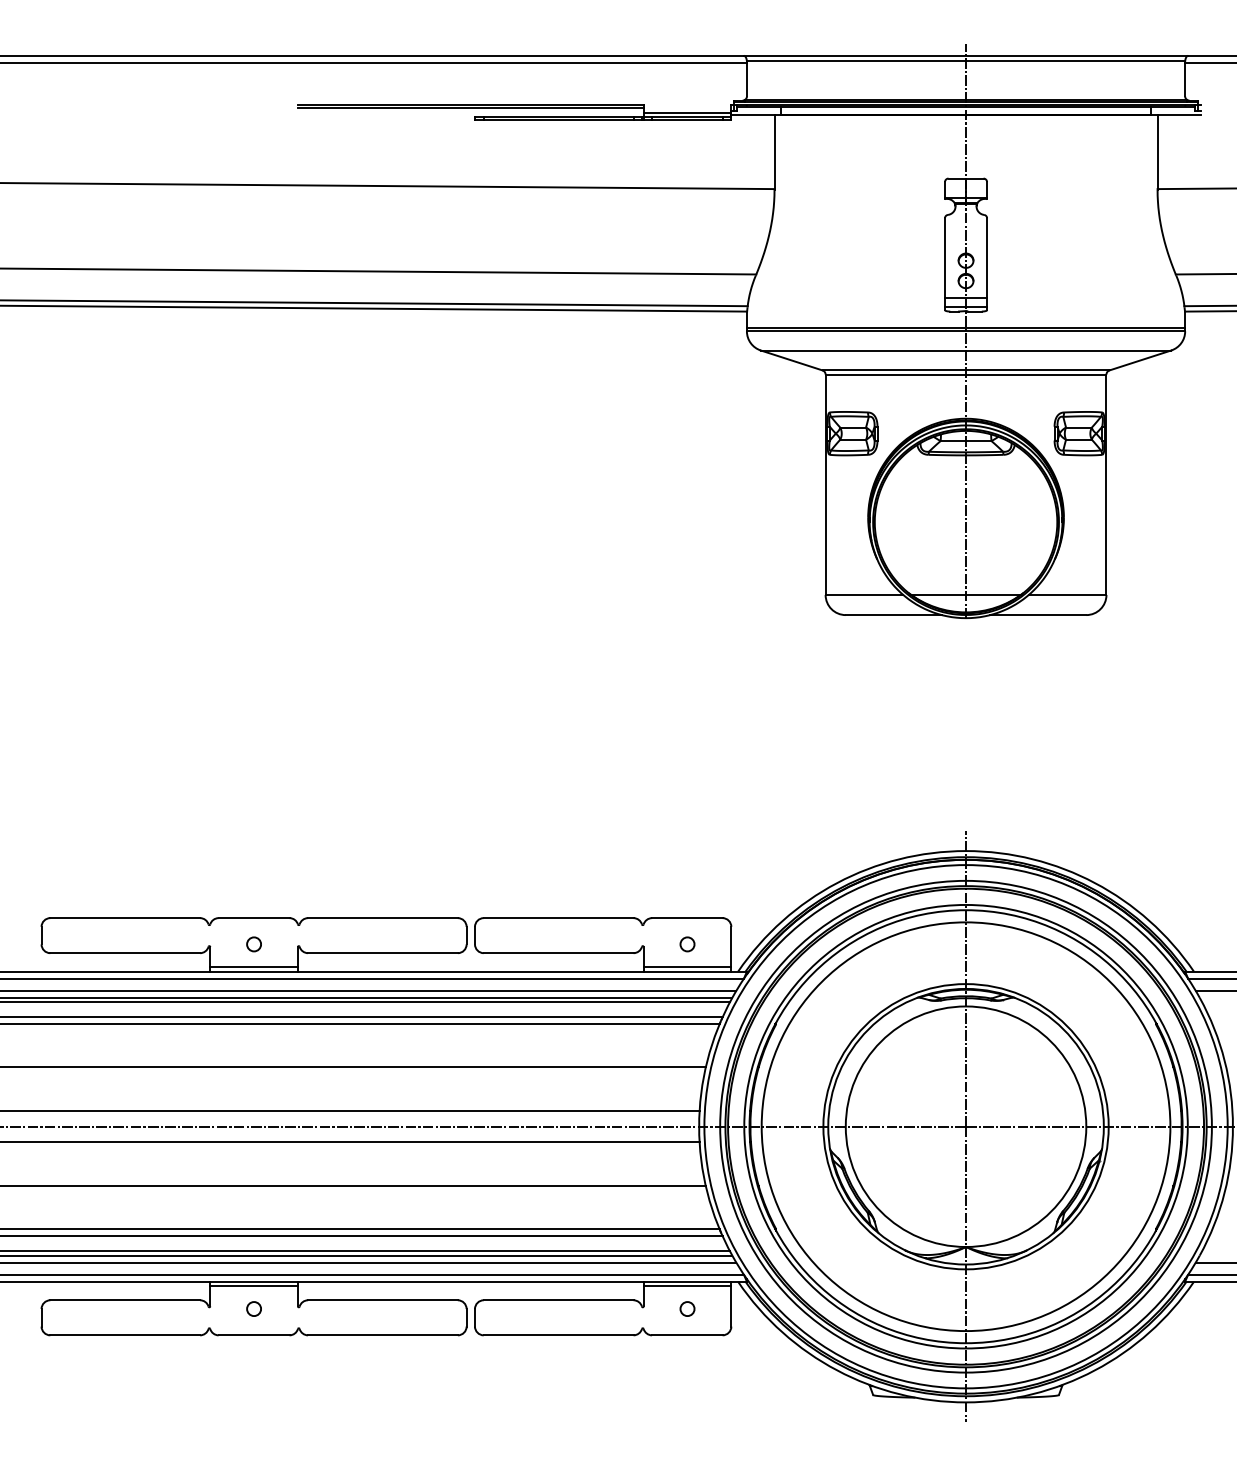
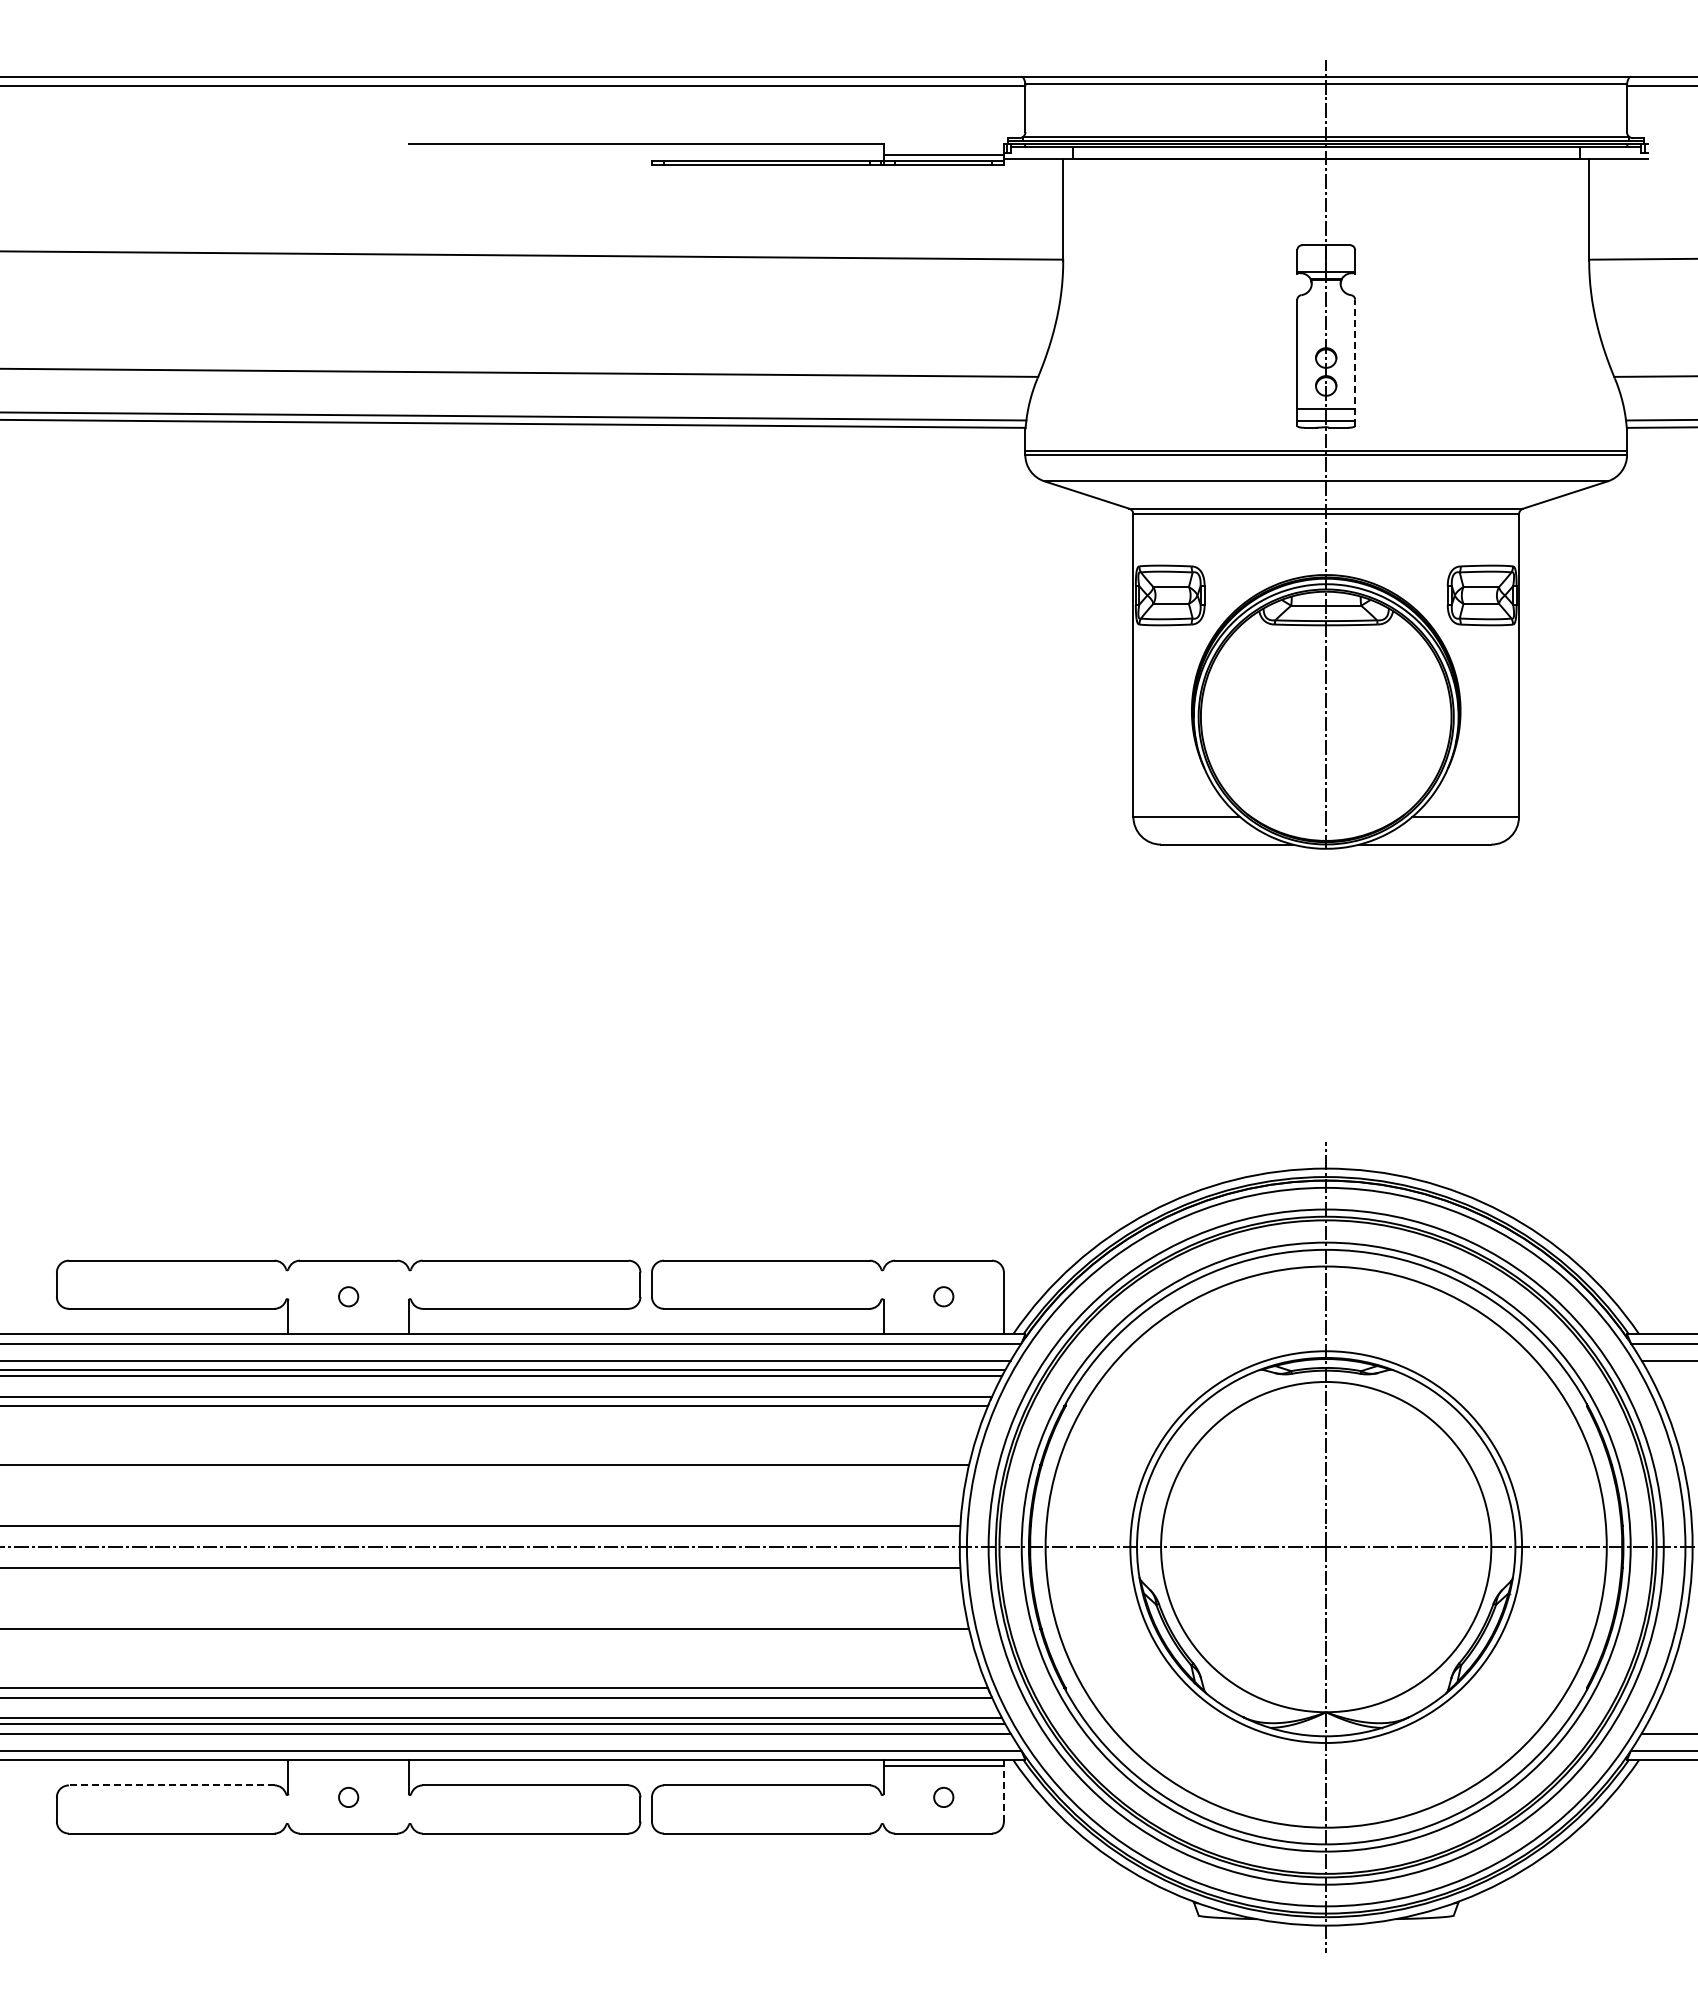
line: (470, 108) -> (645, 148), removed
line: (987, 263) -> (1355, 362), solid -> dashed
line: (965, 594) -> (1325, 816), removed
line: (253, 967) -> (348, 1328), removed
line: (687, 967) -> (943, 1328), removed
line: (253, 1286) -> (348, 1766), removed
line: (125, 1300) -> (171, 1785), solid -> dashed
line: (731, 1303) -> (1003, 1790), solid -> dashed

